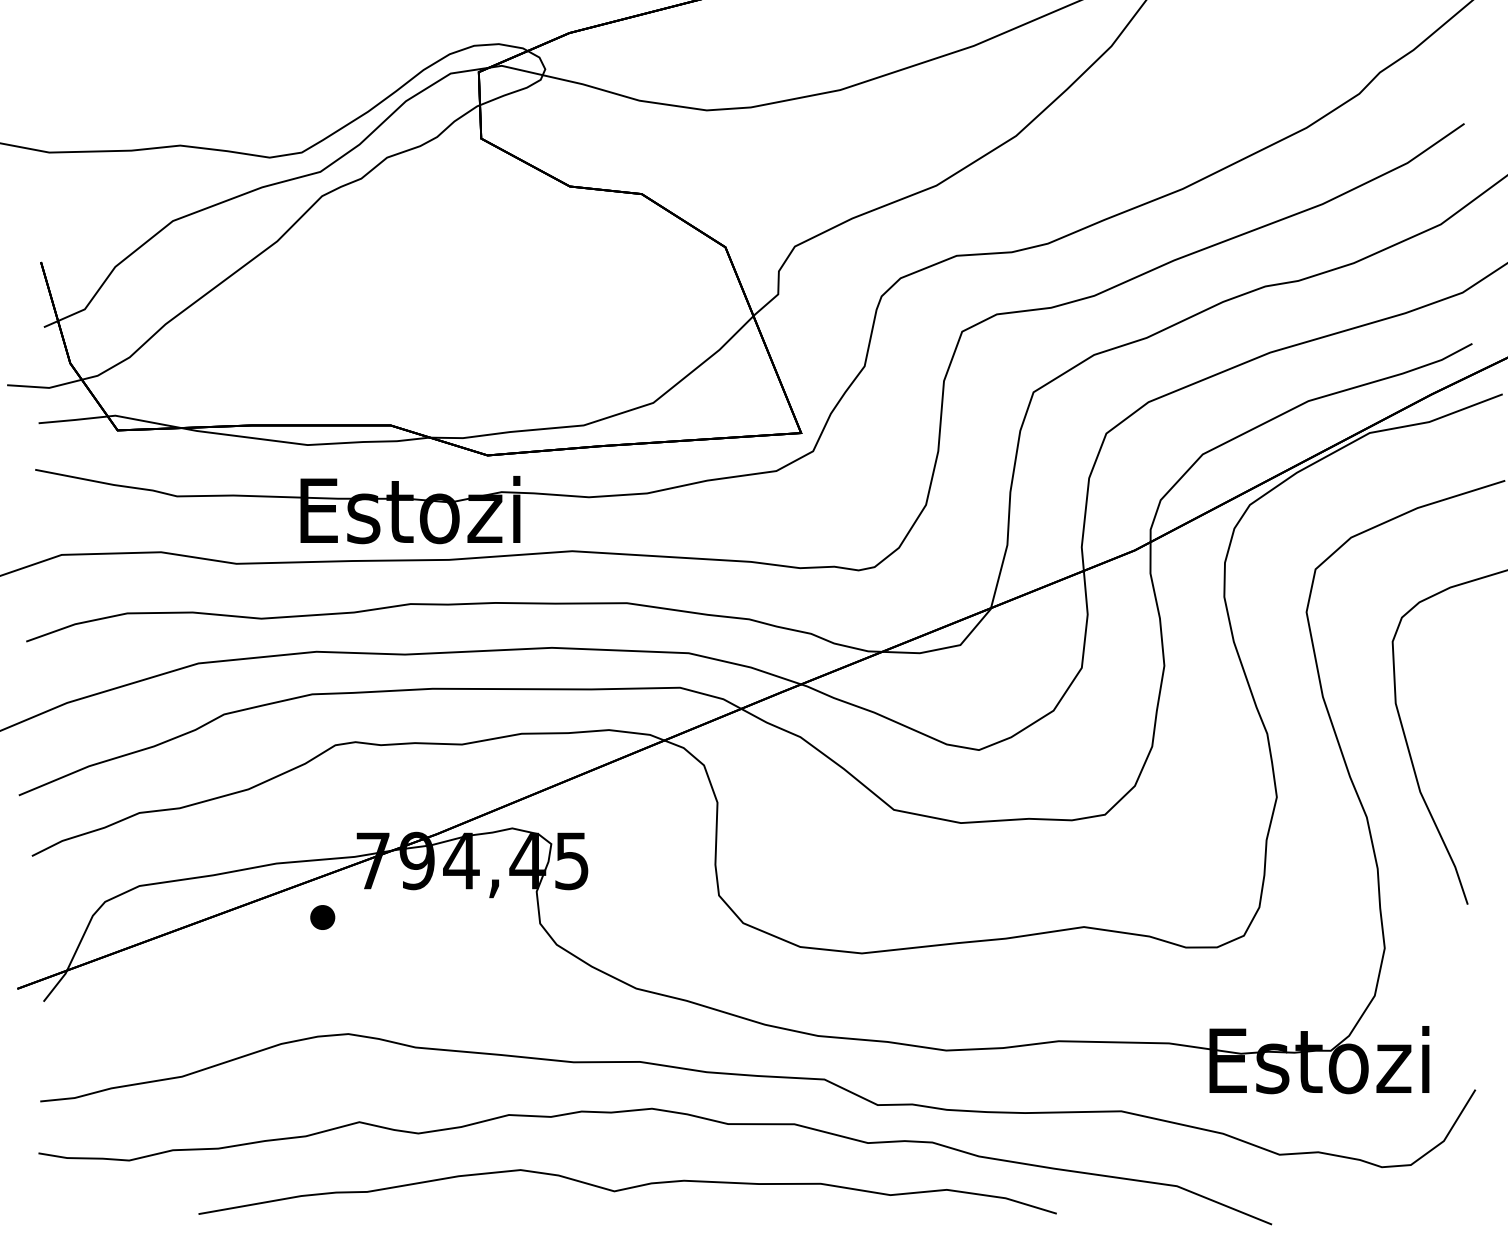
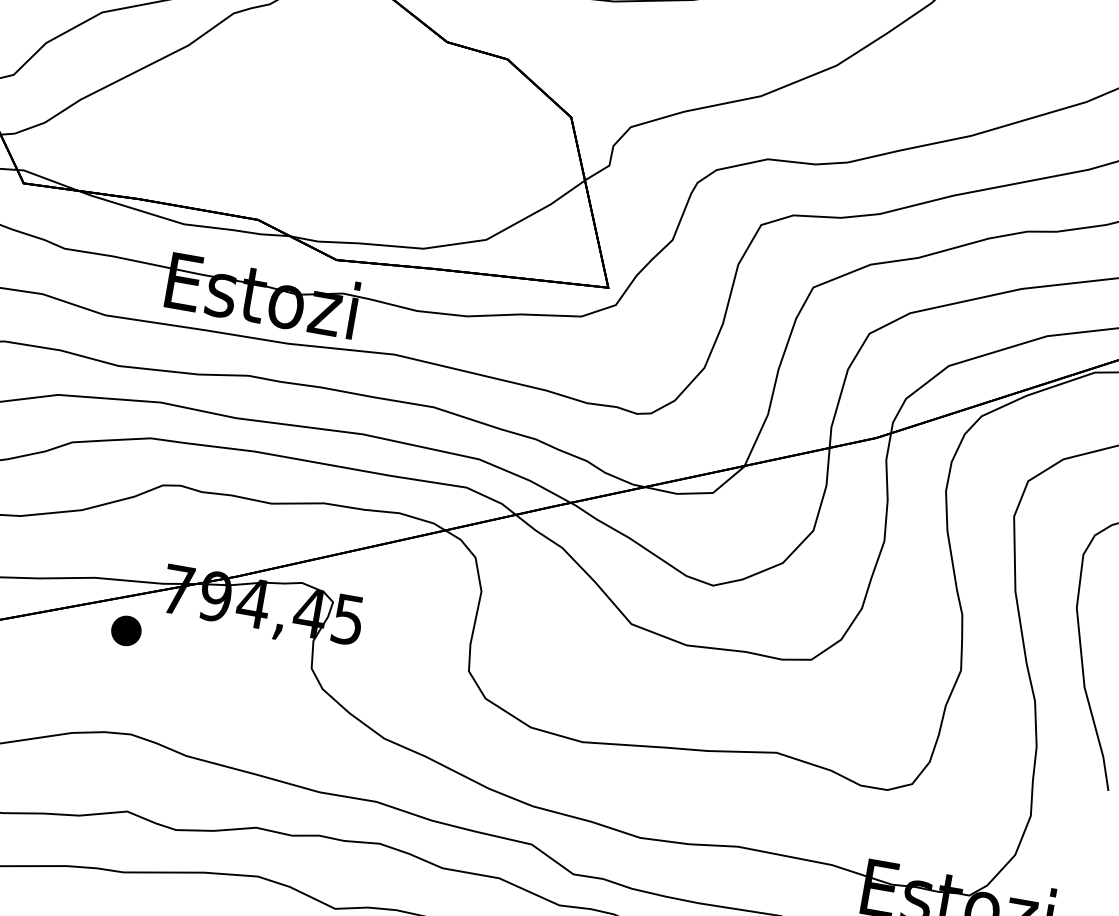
part: (322, 917) -> (126, 630), size x1.4

